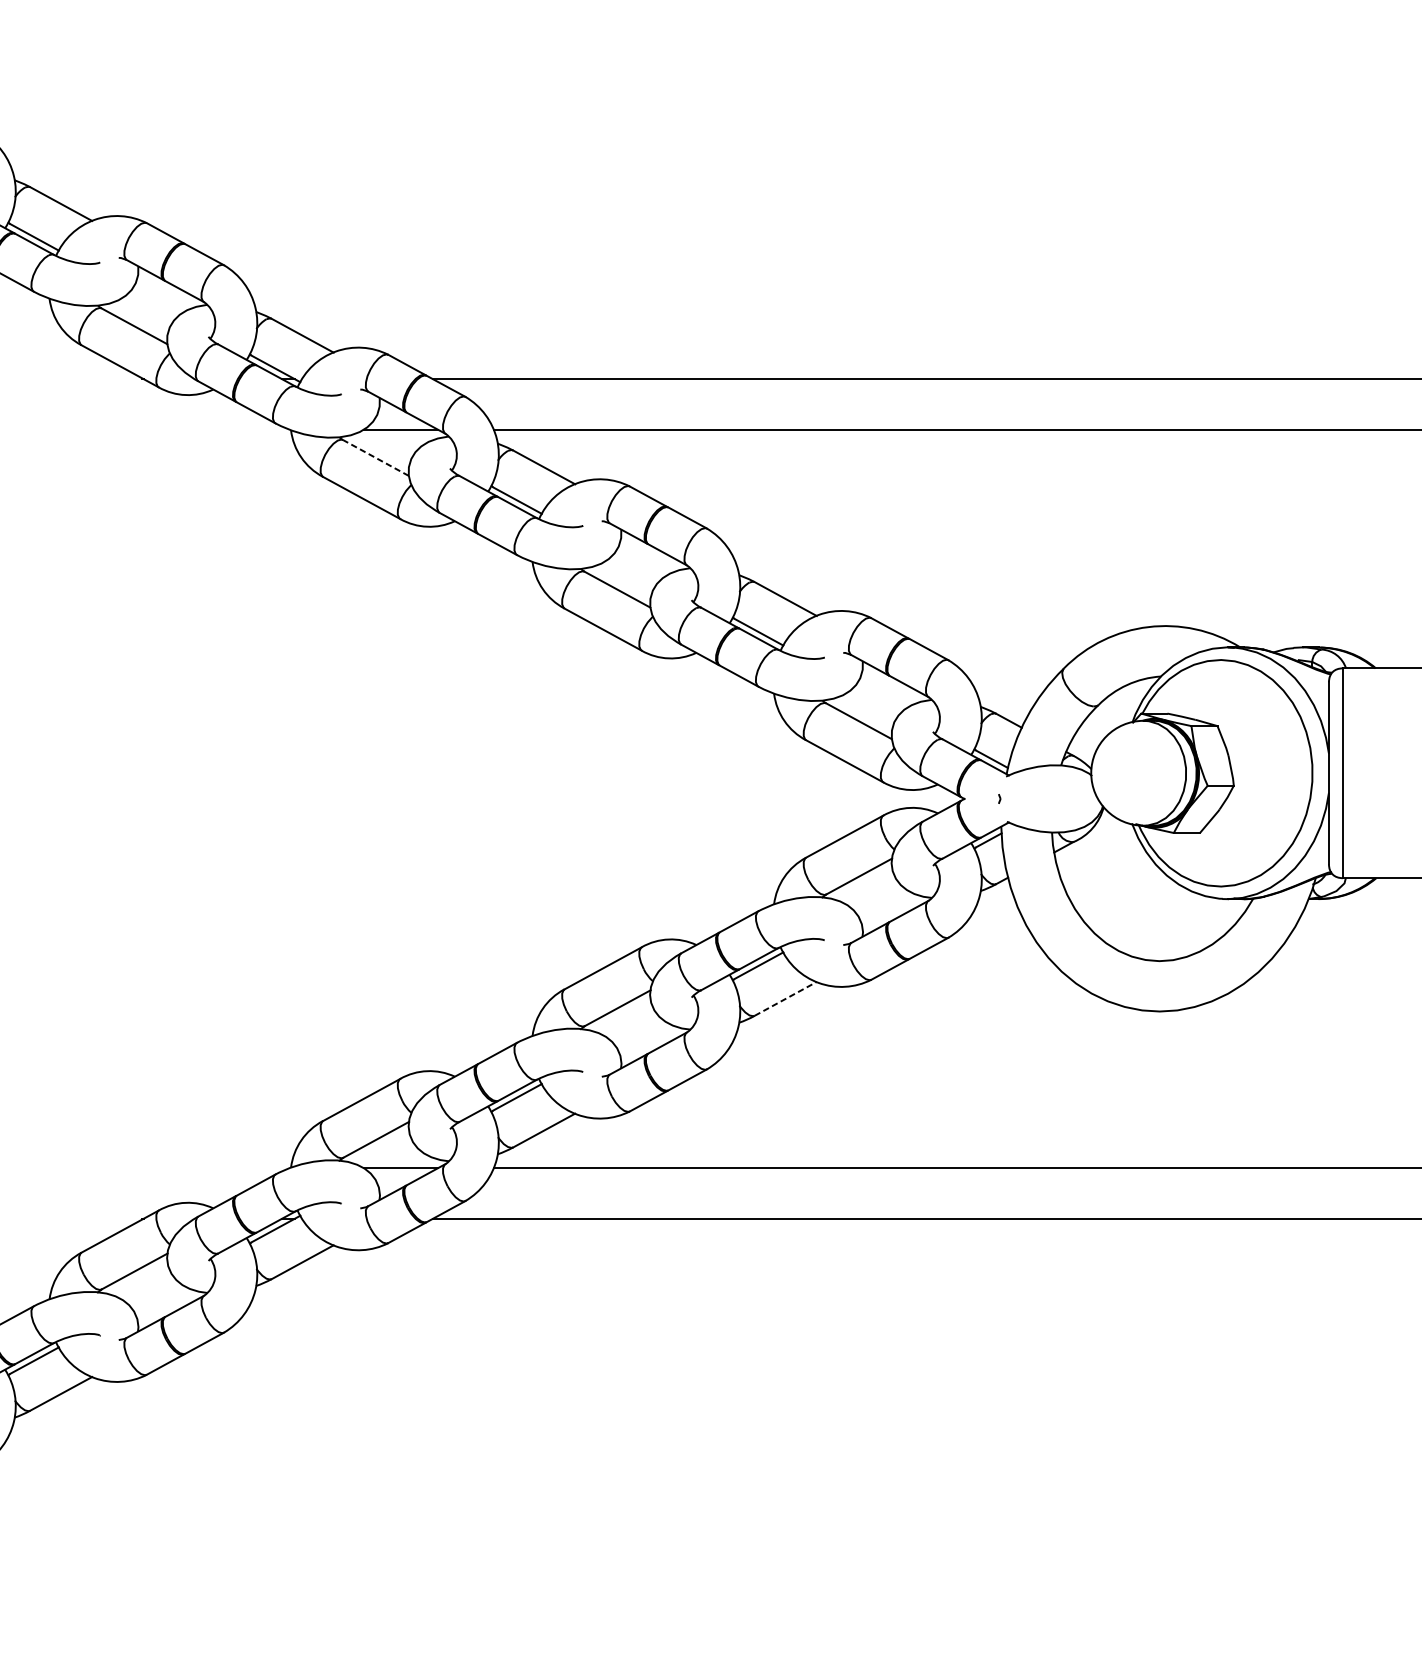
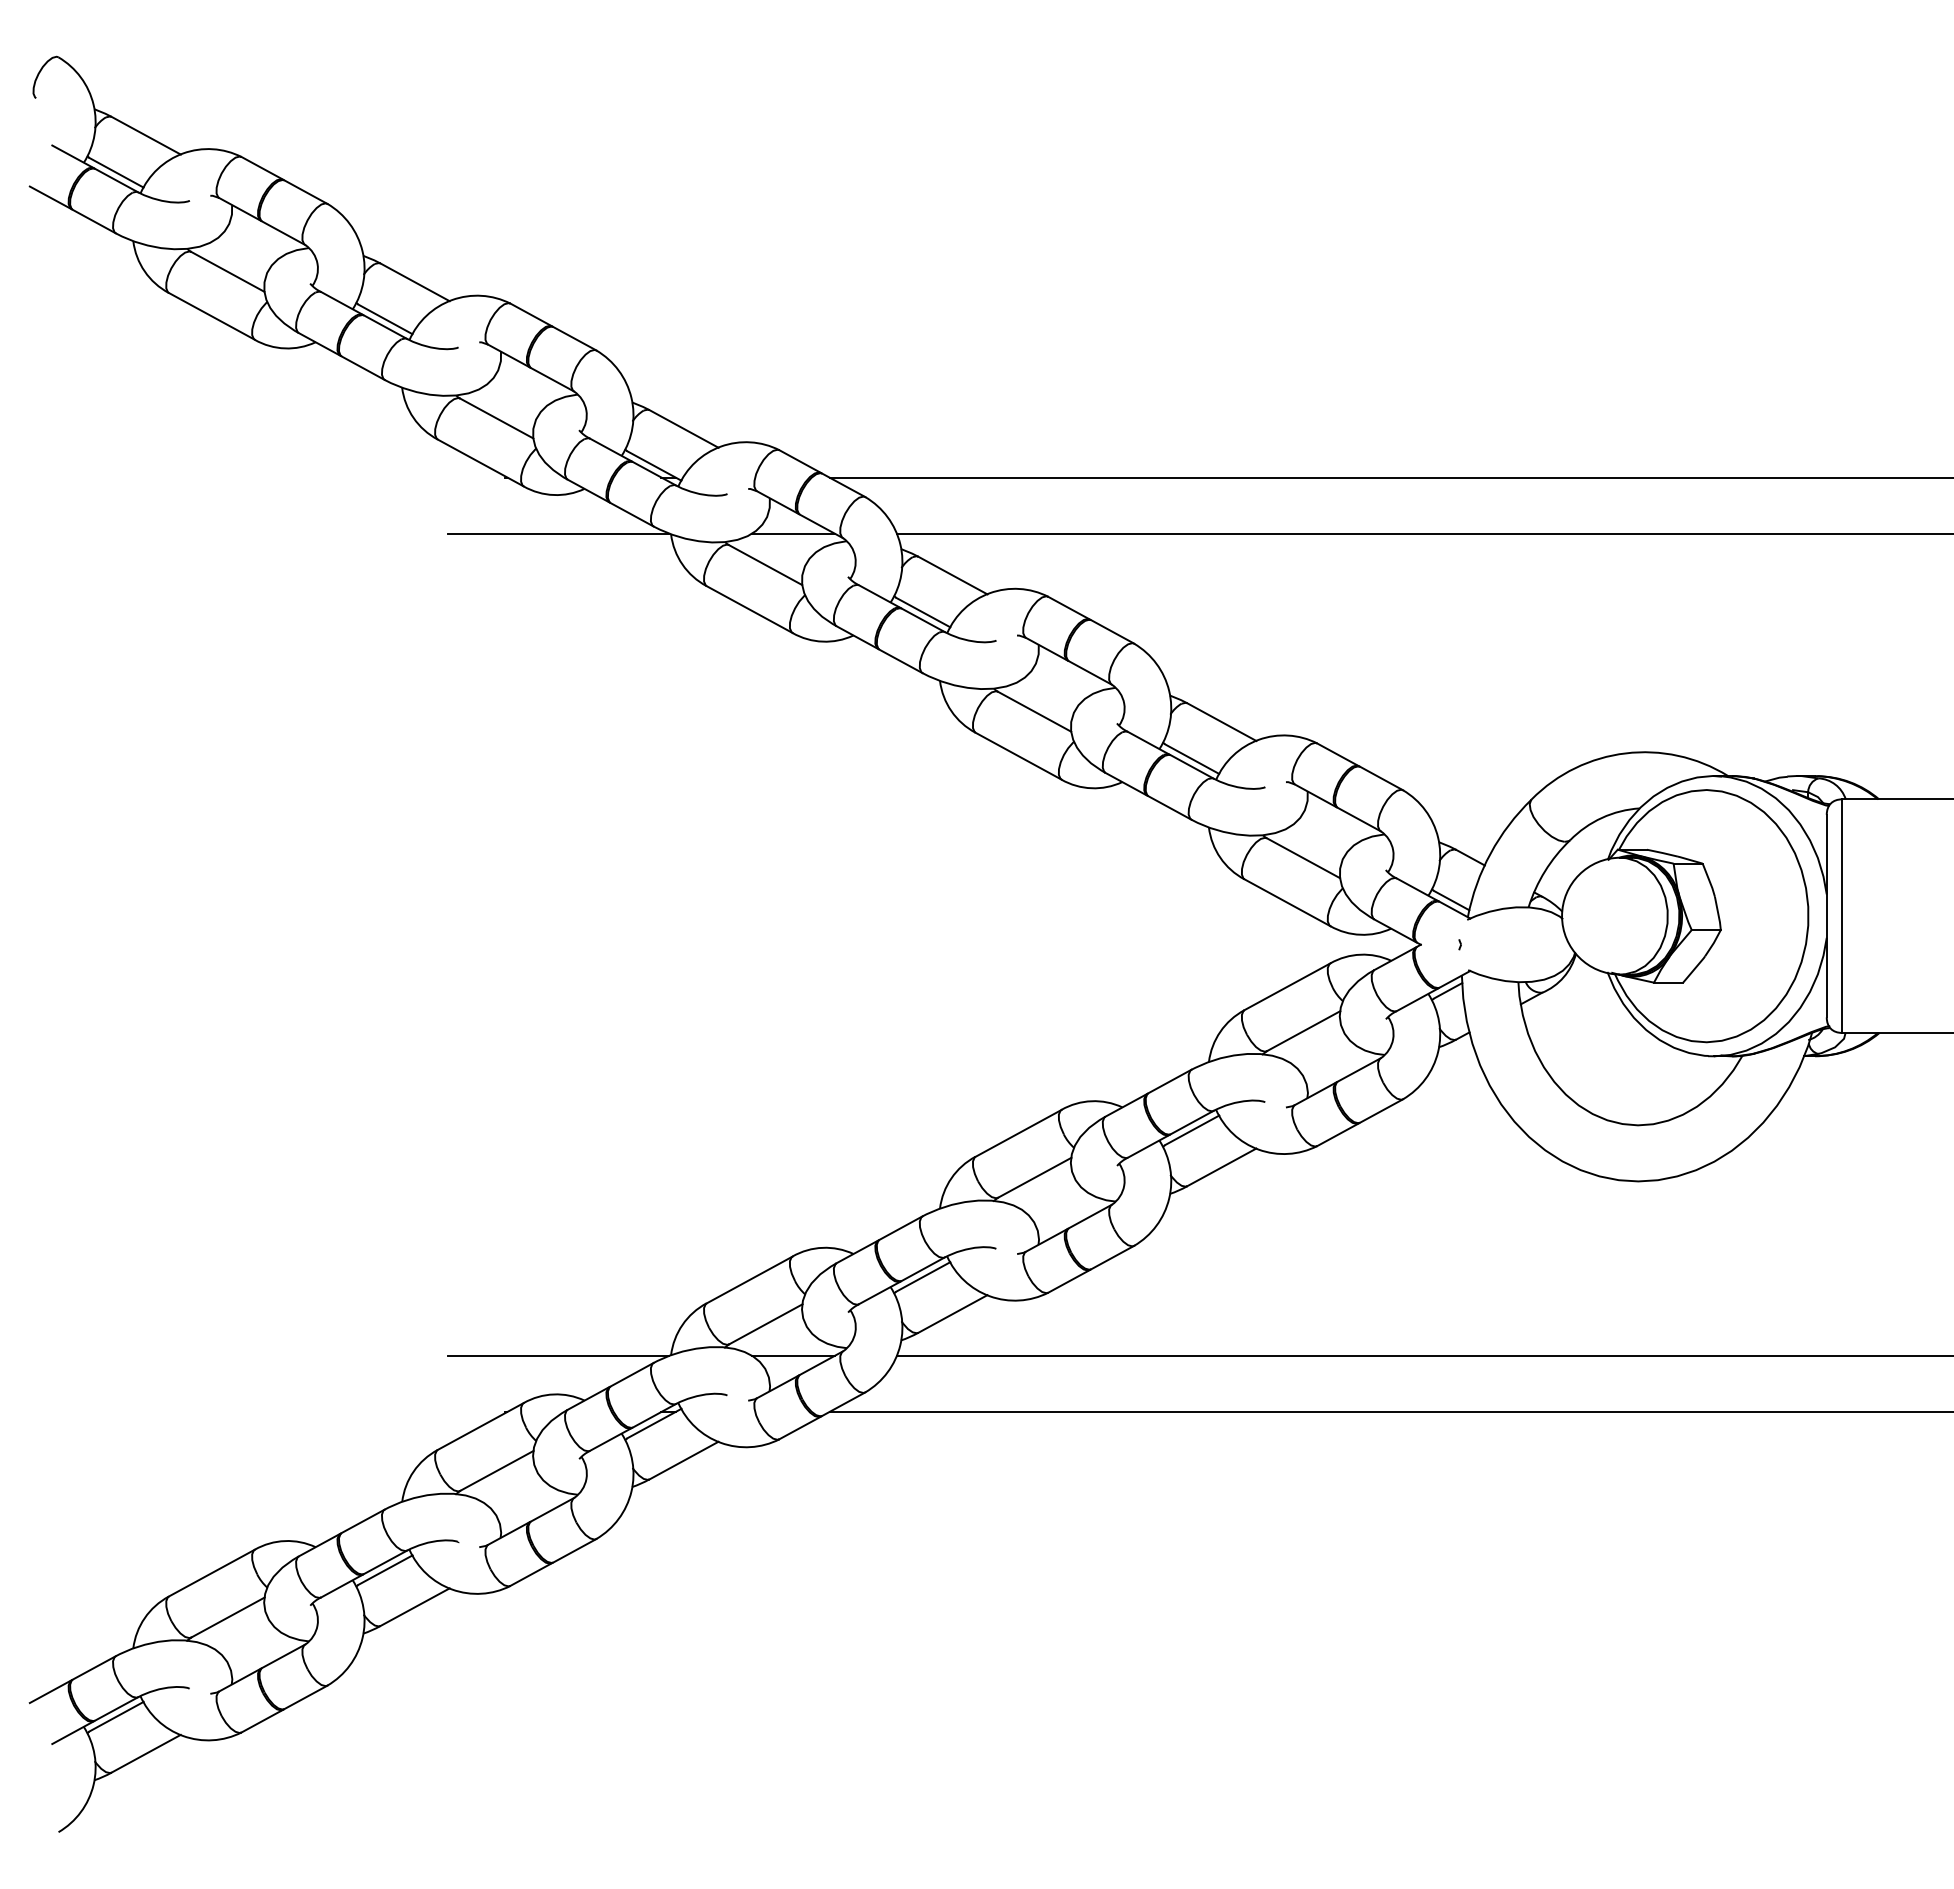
line: (189, 429) -> (558, 533), added
line: (375, 458) -> (765, 565), dashed -> solid
line: (786, 999) -> (1222, 1167), dashed -> solid
line: (189, 1167) -> (558, 1355), added

